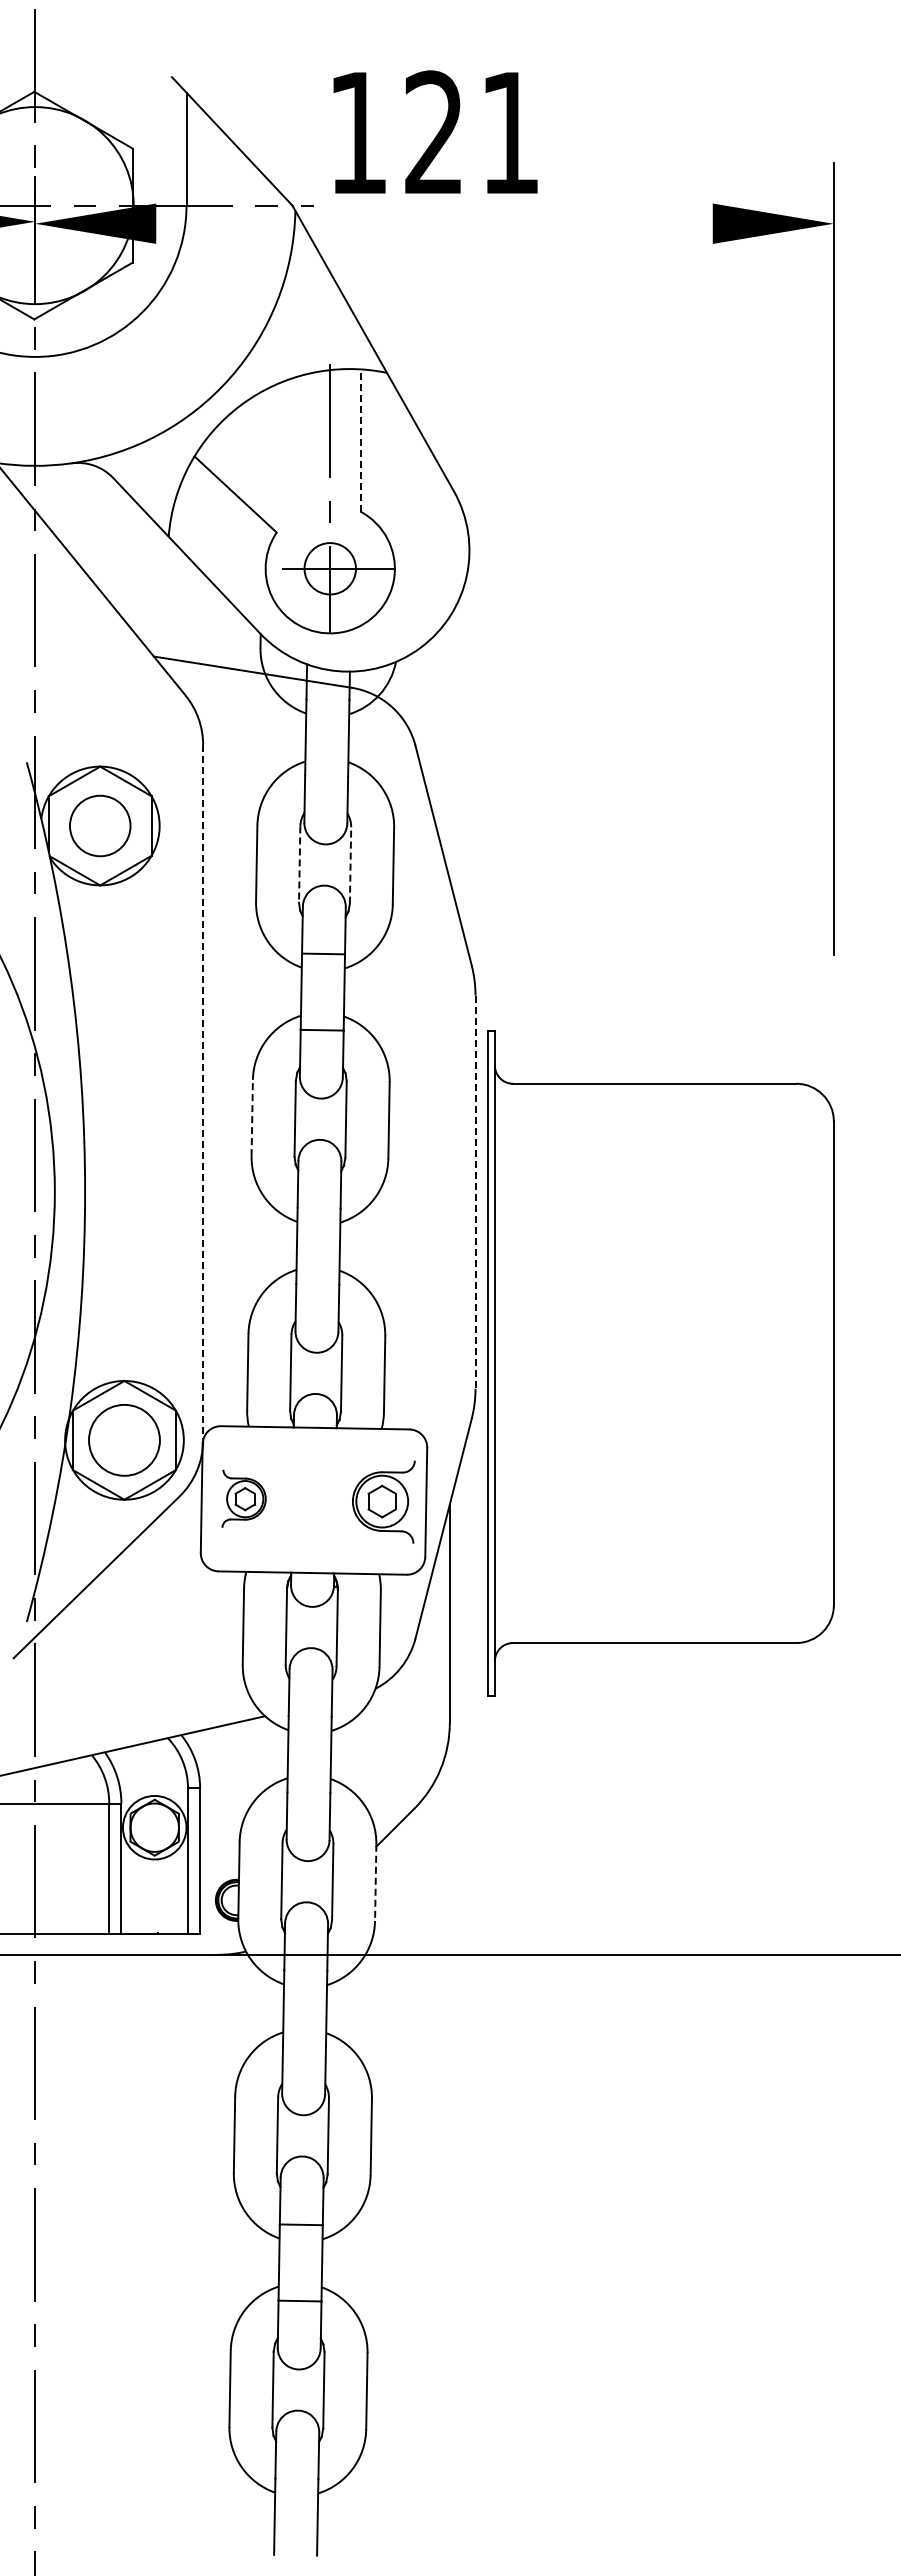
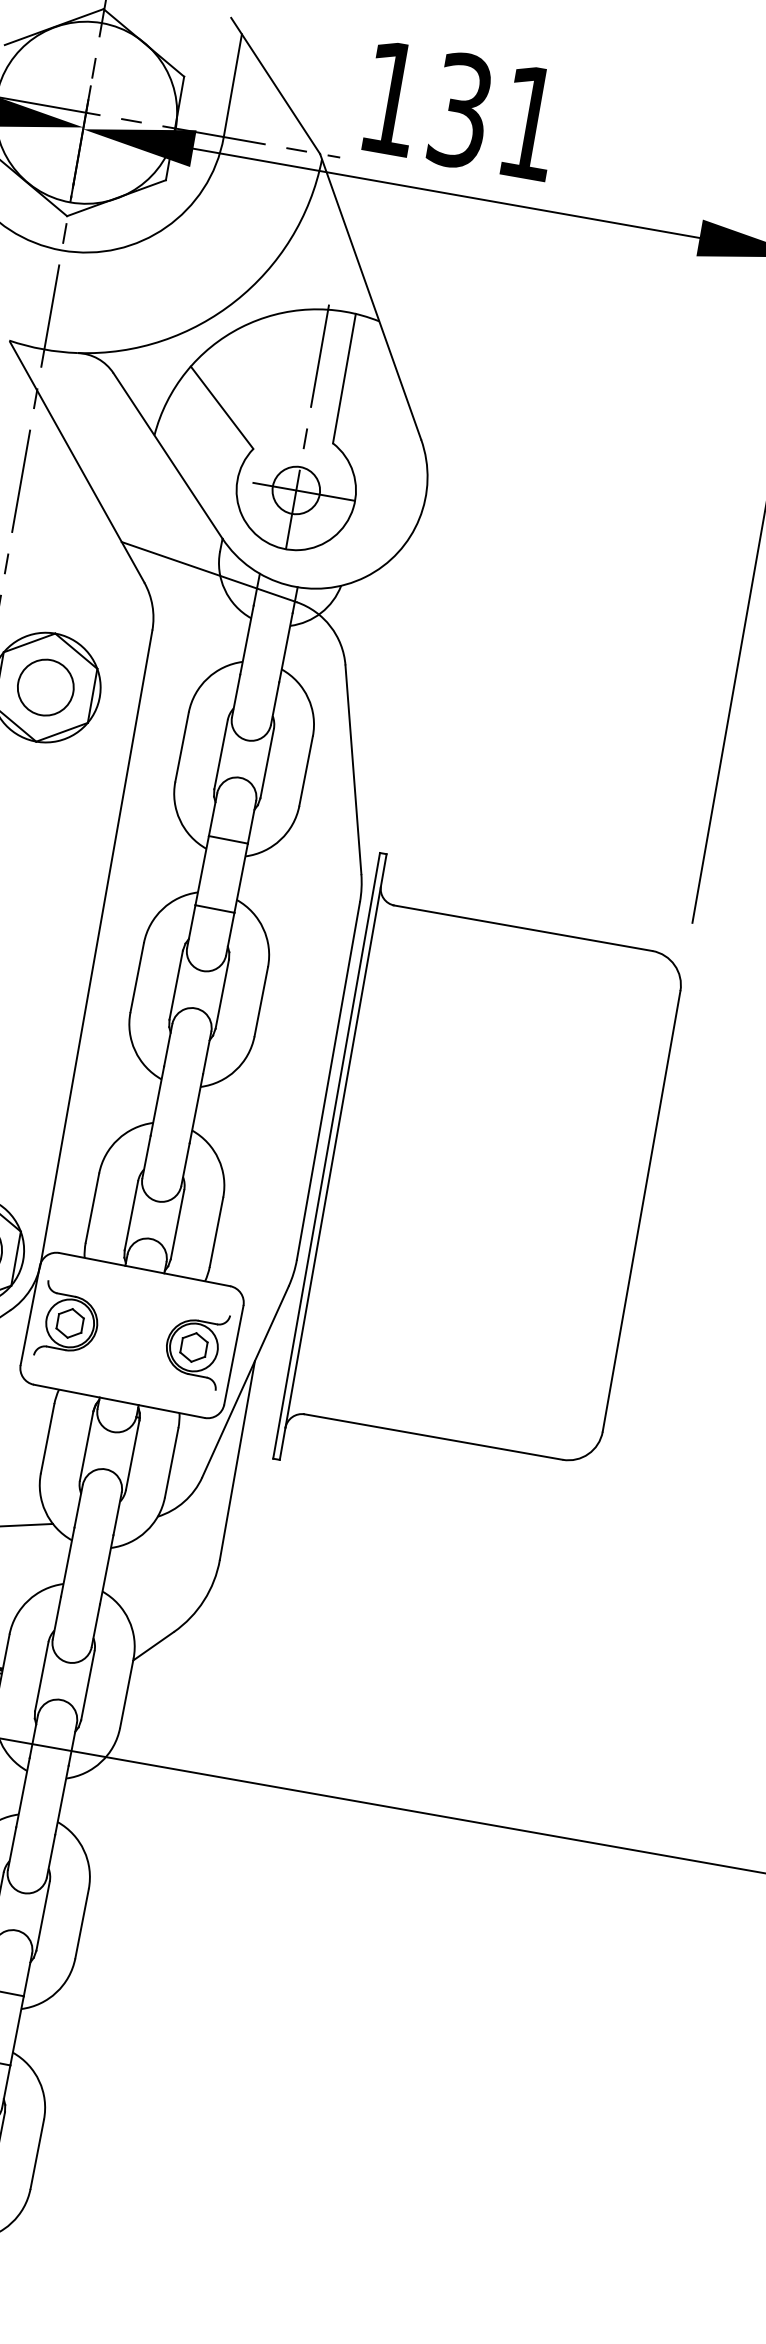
text: (433, 132) -> (460, 110), 121 -> 131
line: (434, 223) -> (446, 193), added
line: (360, 440) -> (344, 378), dashed -> solid
line: (350, 864) -> (267, 762), dashed -> solid
line: (299, 865) -> (220, 755), dashed -> solid
line: (203, 1092) -> (96, 946), dashed -> solid
line: (252, 1117) -> (137, 977), dashed -> solid
line: (475, 1192) -> (328, 1081), dashed -> solid
part: (660, 1363) -> (483, 1183), moved
part: (243, 1498) -> (68, 1322), size x1.43
line: (375, 1883) -> (126, 1693), dashed -> solid

